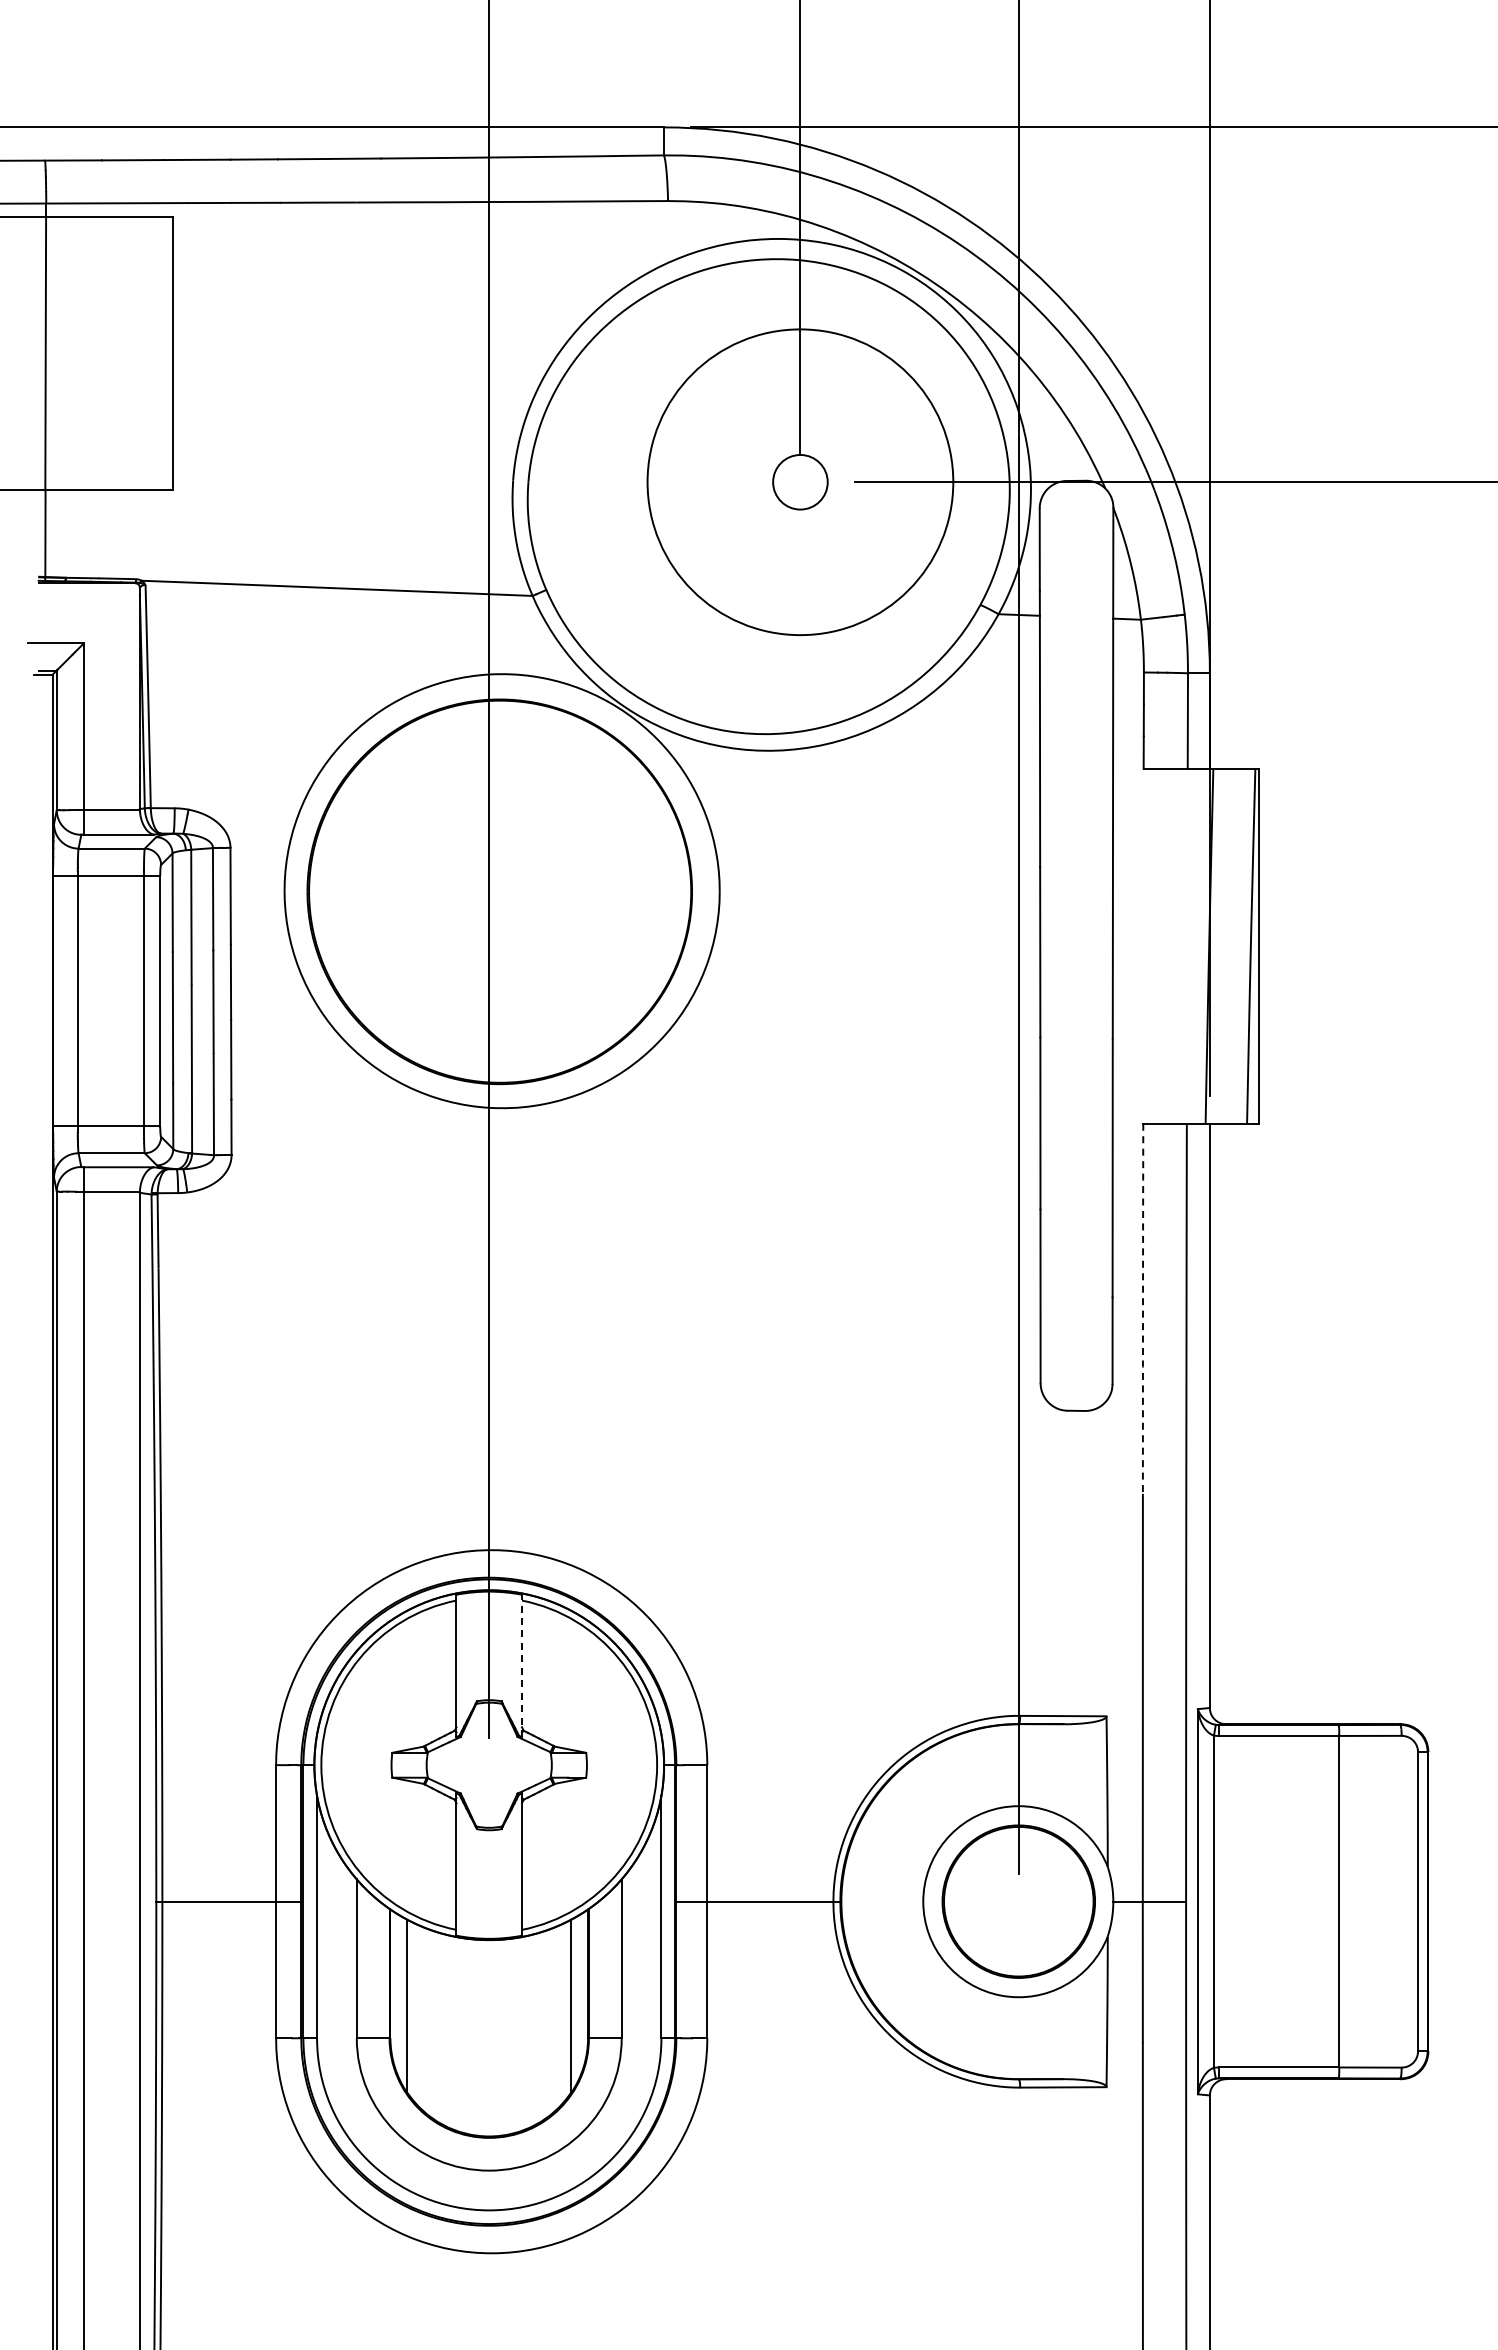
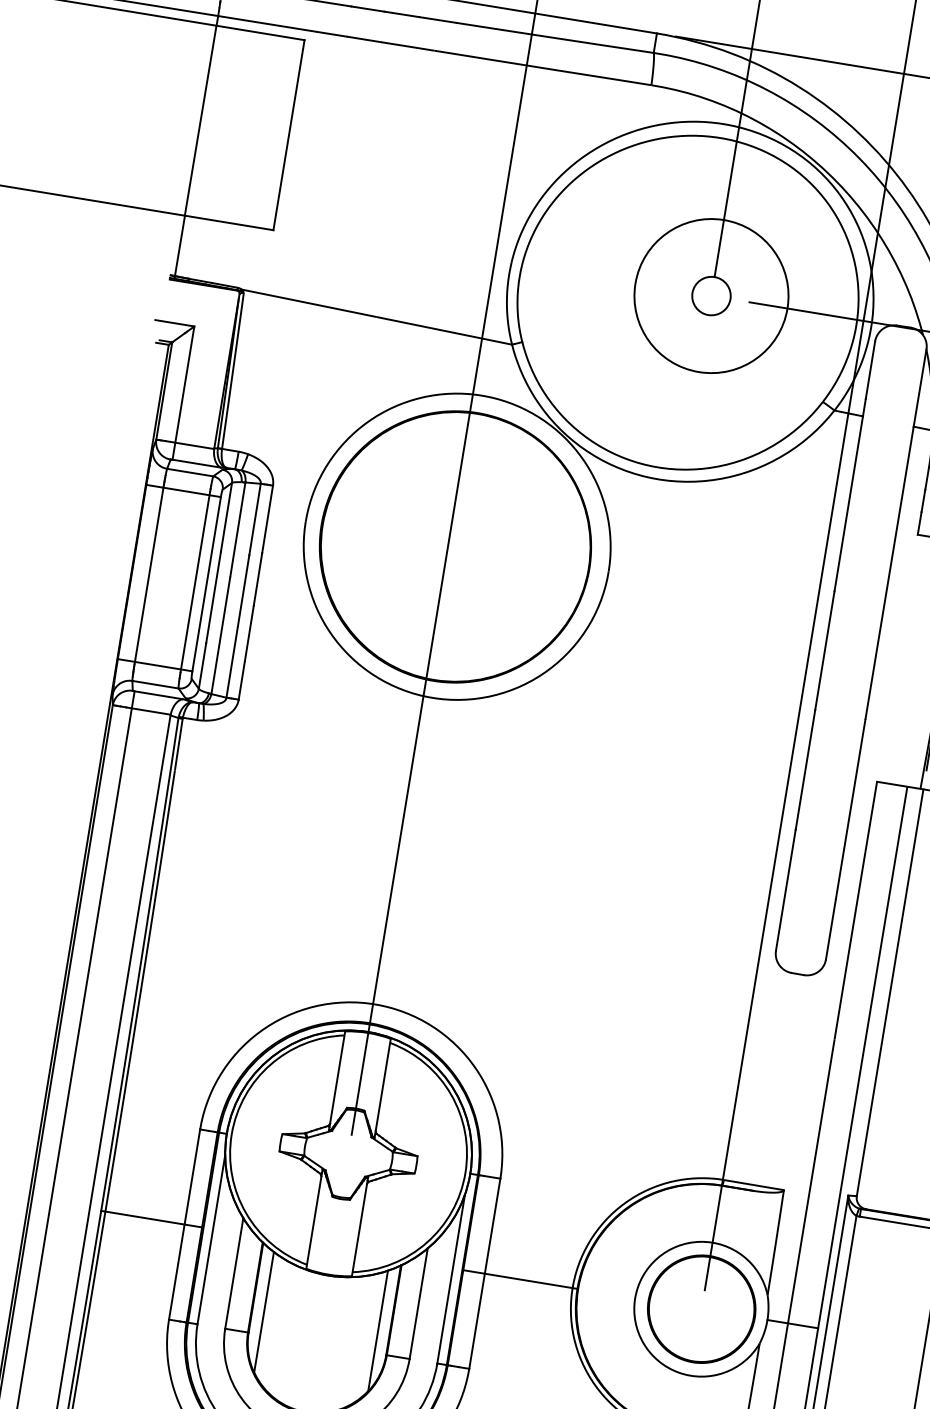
circle: (800, 482) -> (711, 296), size x0.71
line: (1143, 1308) -> (856, 910), dashed -> solid
line: (522, 1665) -> (383, 1088), dashed -> solid

